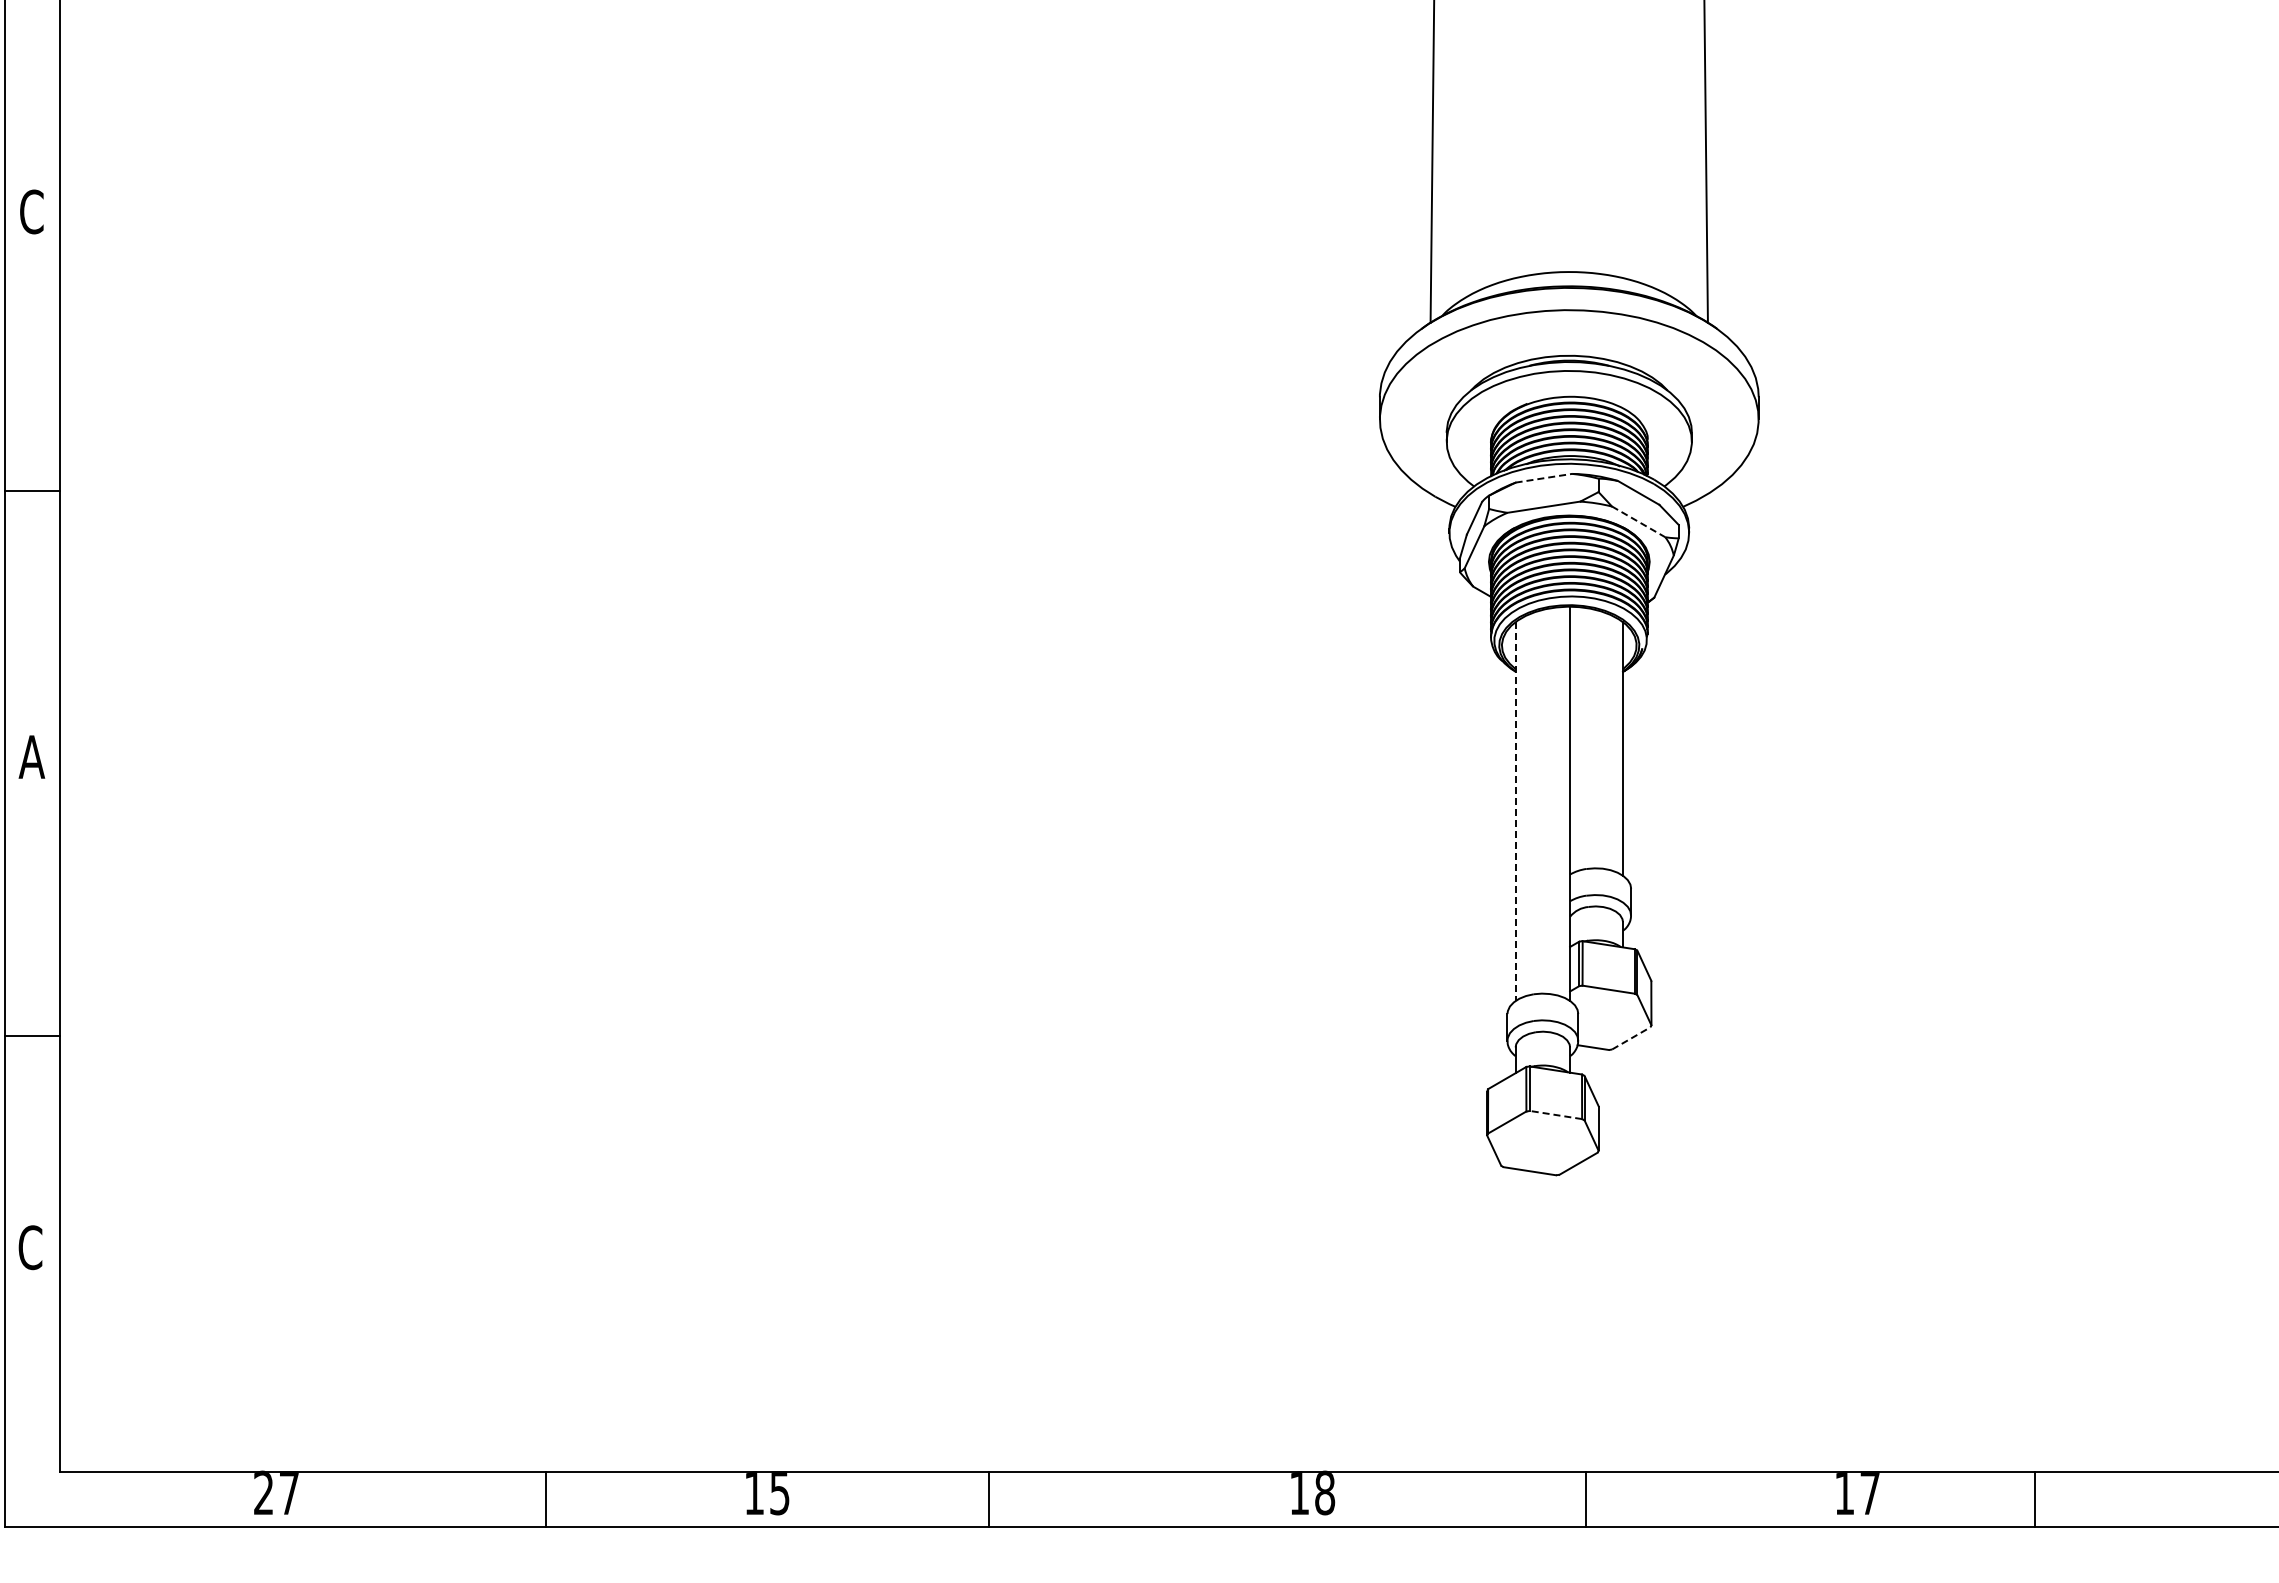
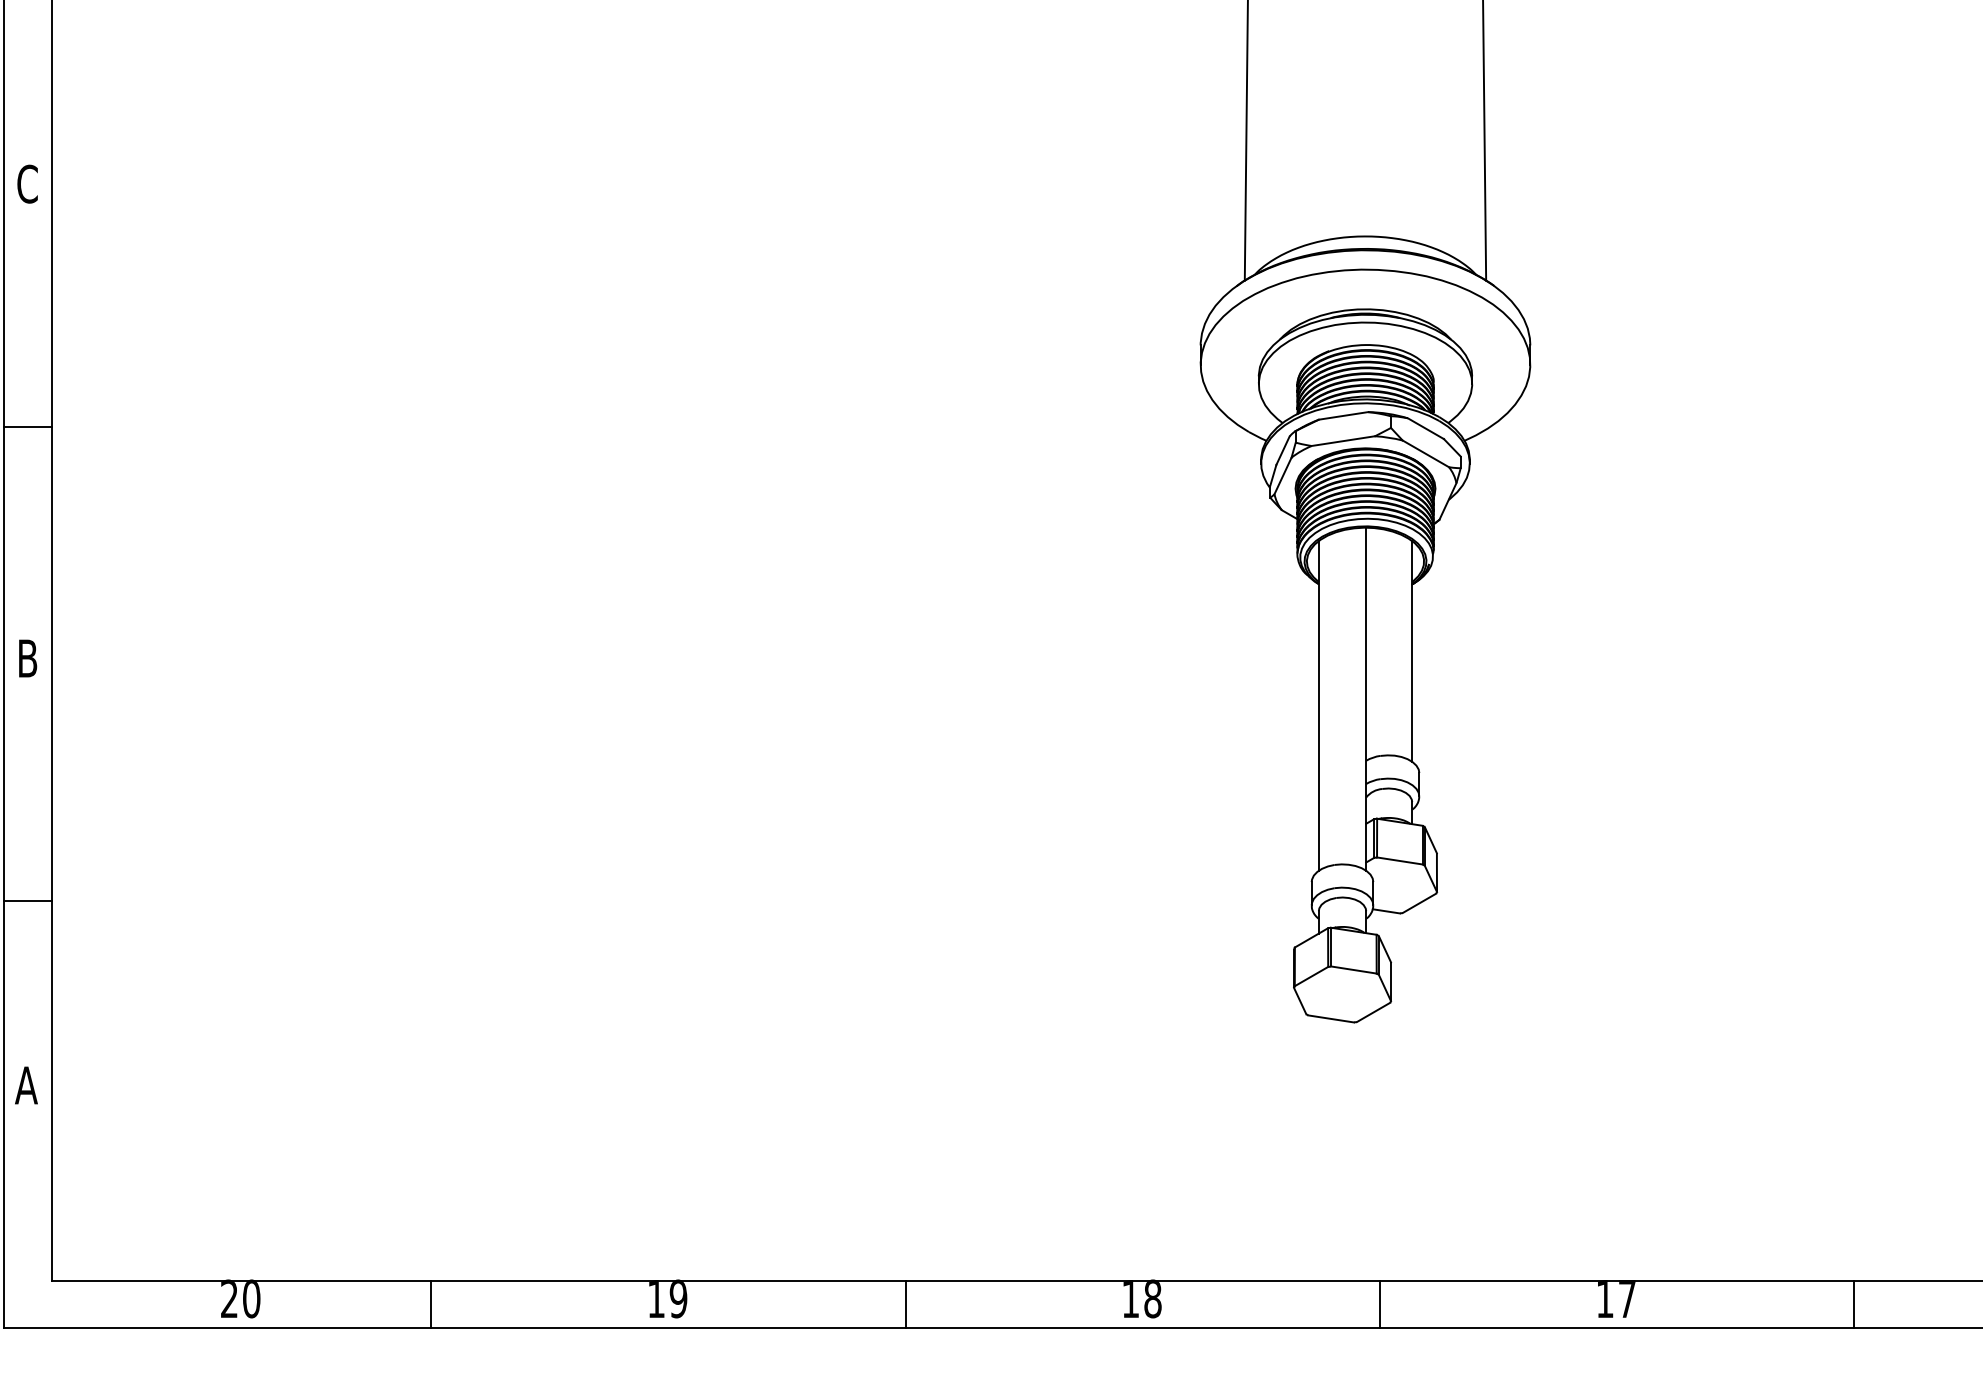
line: (1543, 478) -> (1343, 416), dashed -> solid
line: (1638, 521) -> (1425, 453), dashed -> solid
text: (31, 756) -> (27, 658), A -> B
line: (1515, 812) -> (1318, 706), dashed -> solid
line: (1631, 1038) -> (1419, 903), dashed -> solid
line: (1555, 1114) -> (1353, 969), dashed -> solid
text: (30, 1247) -> (26, 1085), C -> A
text: (289, 1492) -> (251, 1298), 27 -> 20
text: (779, 1492) -> (678, 1298), 15 -> 19
line: (545, 1499) -> (431, 1304), moved
line: (988, 1499) -> (905, 1304), moved
line: (2034, 1499) -> (1853, 1304), moved

